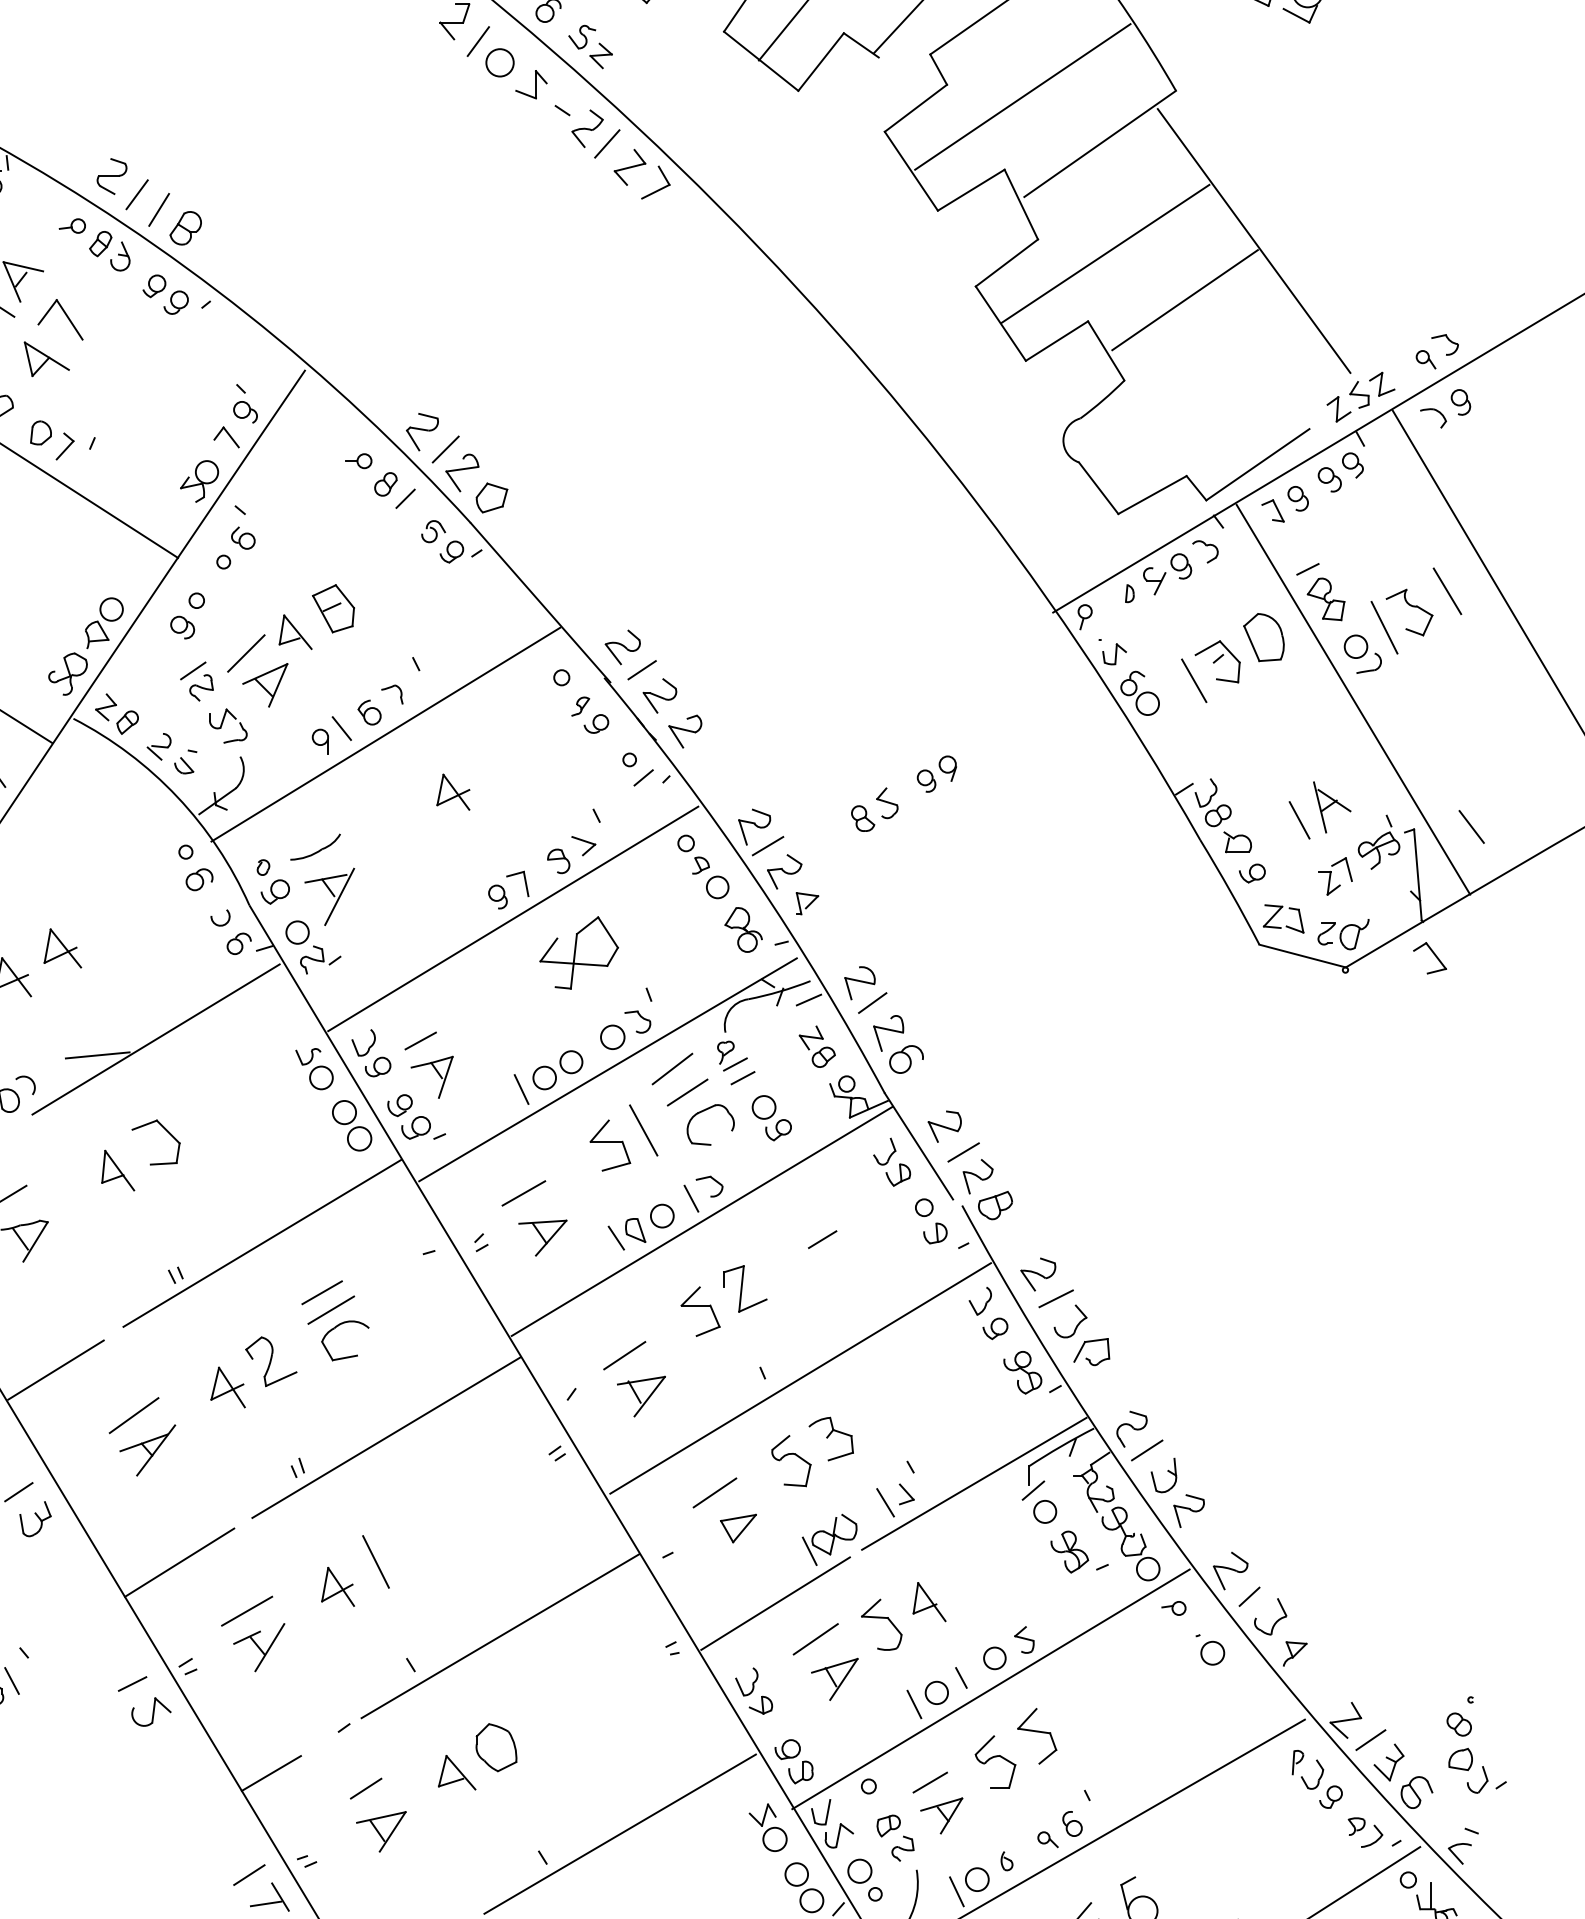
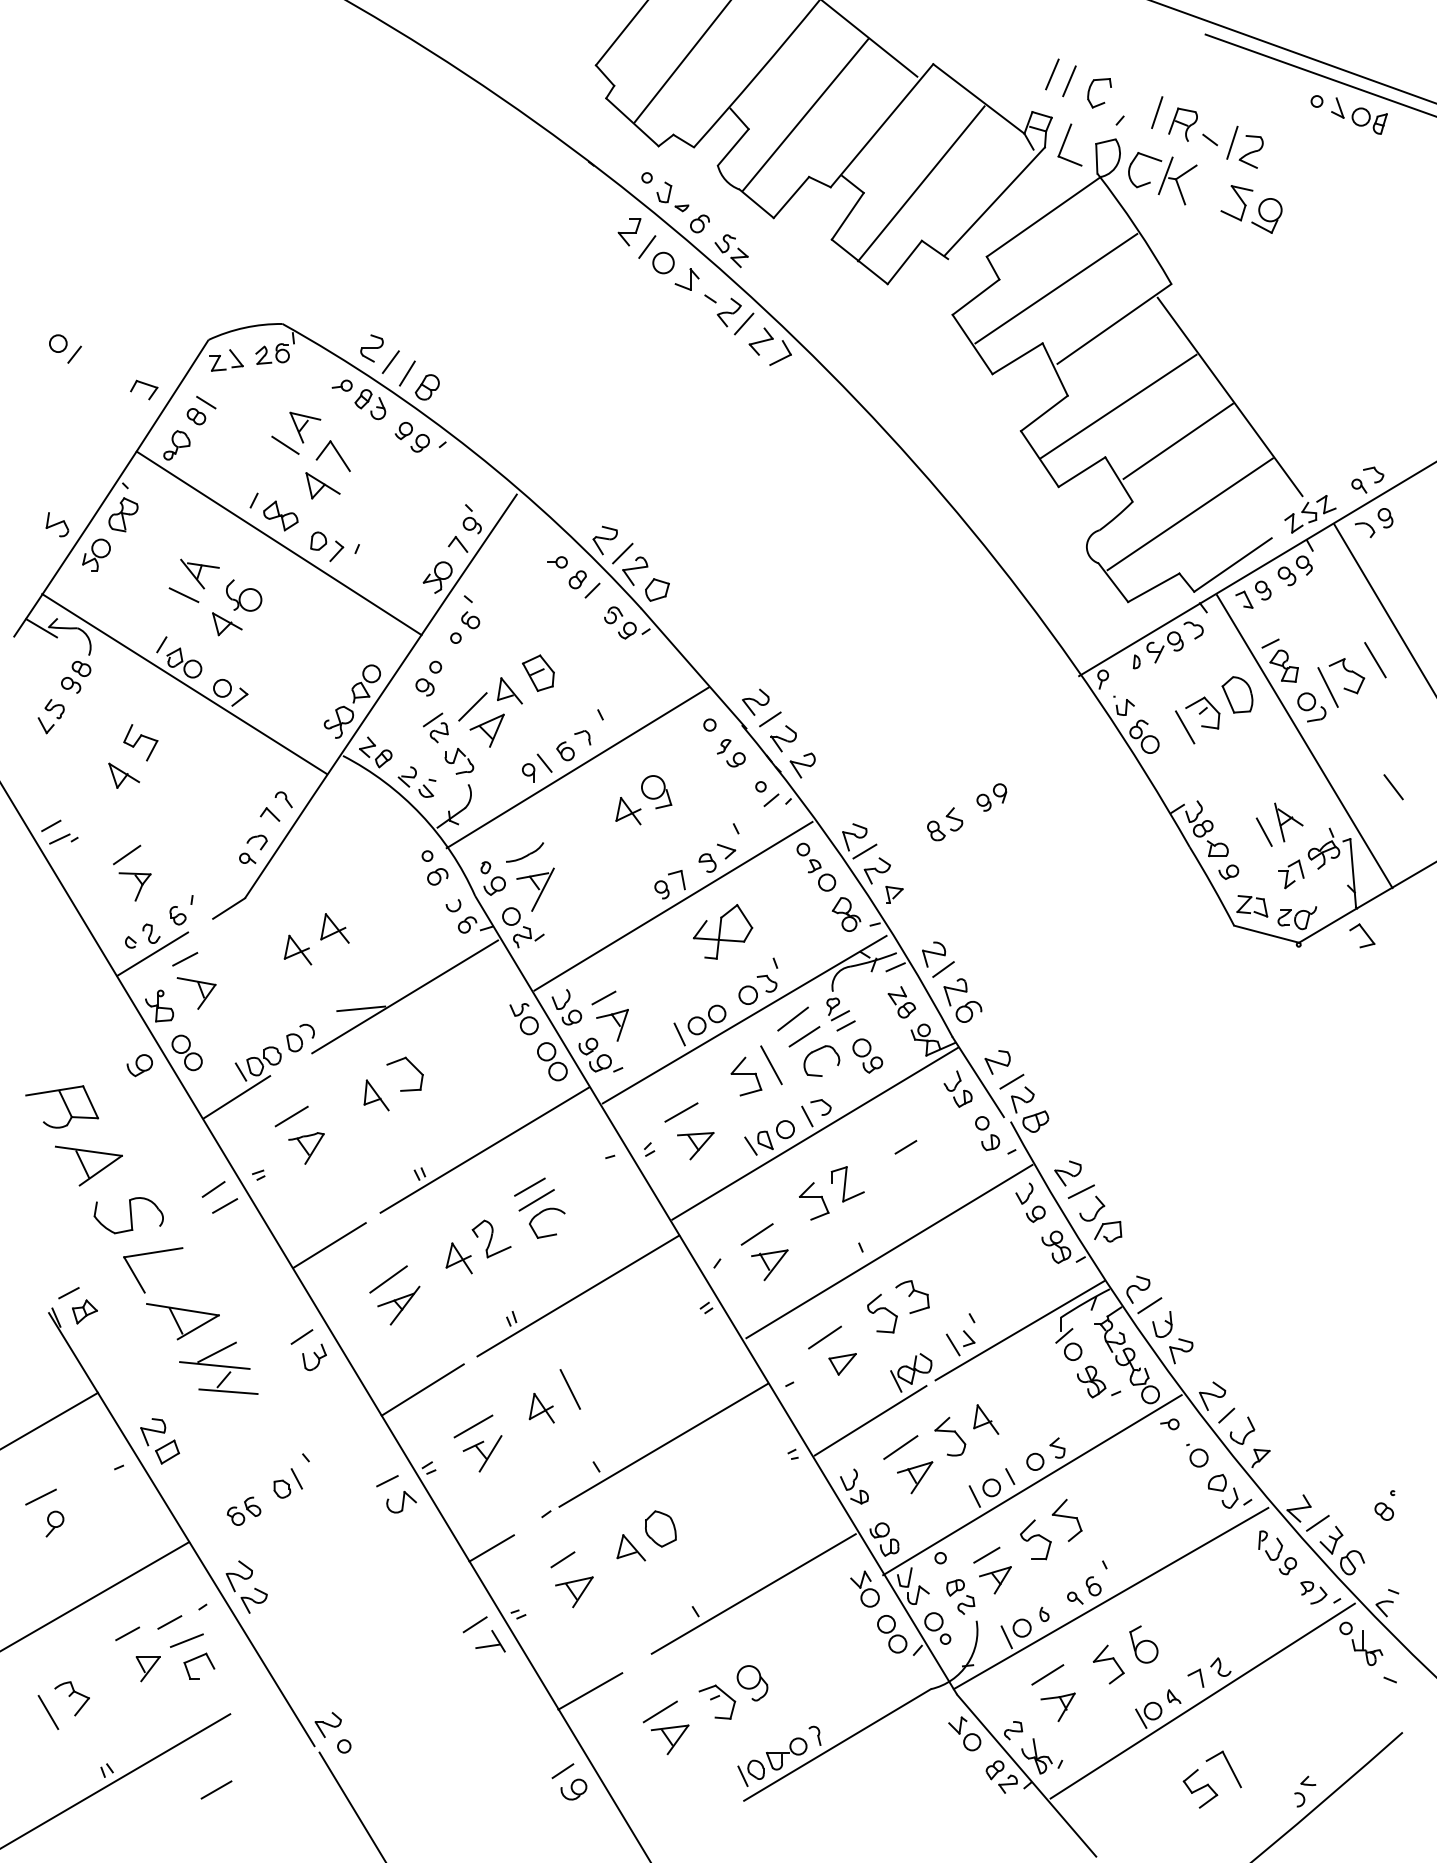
line: (1200, 397) -> (1189, 514), added
part: (490, 767) -> (656, 792), added
line: (1471, 827) -> (1393, 787), moved
part: (1476, 1770) -> (1229, 1491), moved

